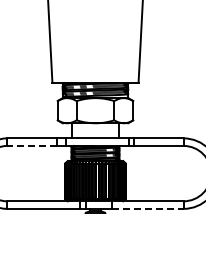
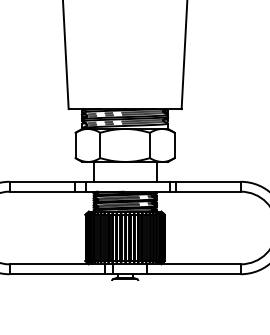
line: (32, 145) -> (42, 191), dashed -> solid
line: (147, 208) -> (193, 273), dashed -> solid

